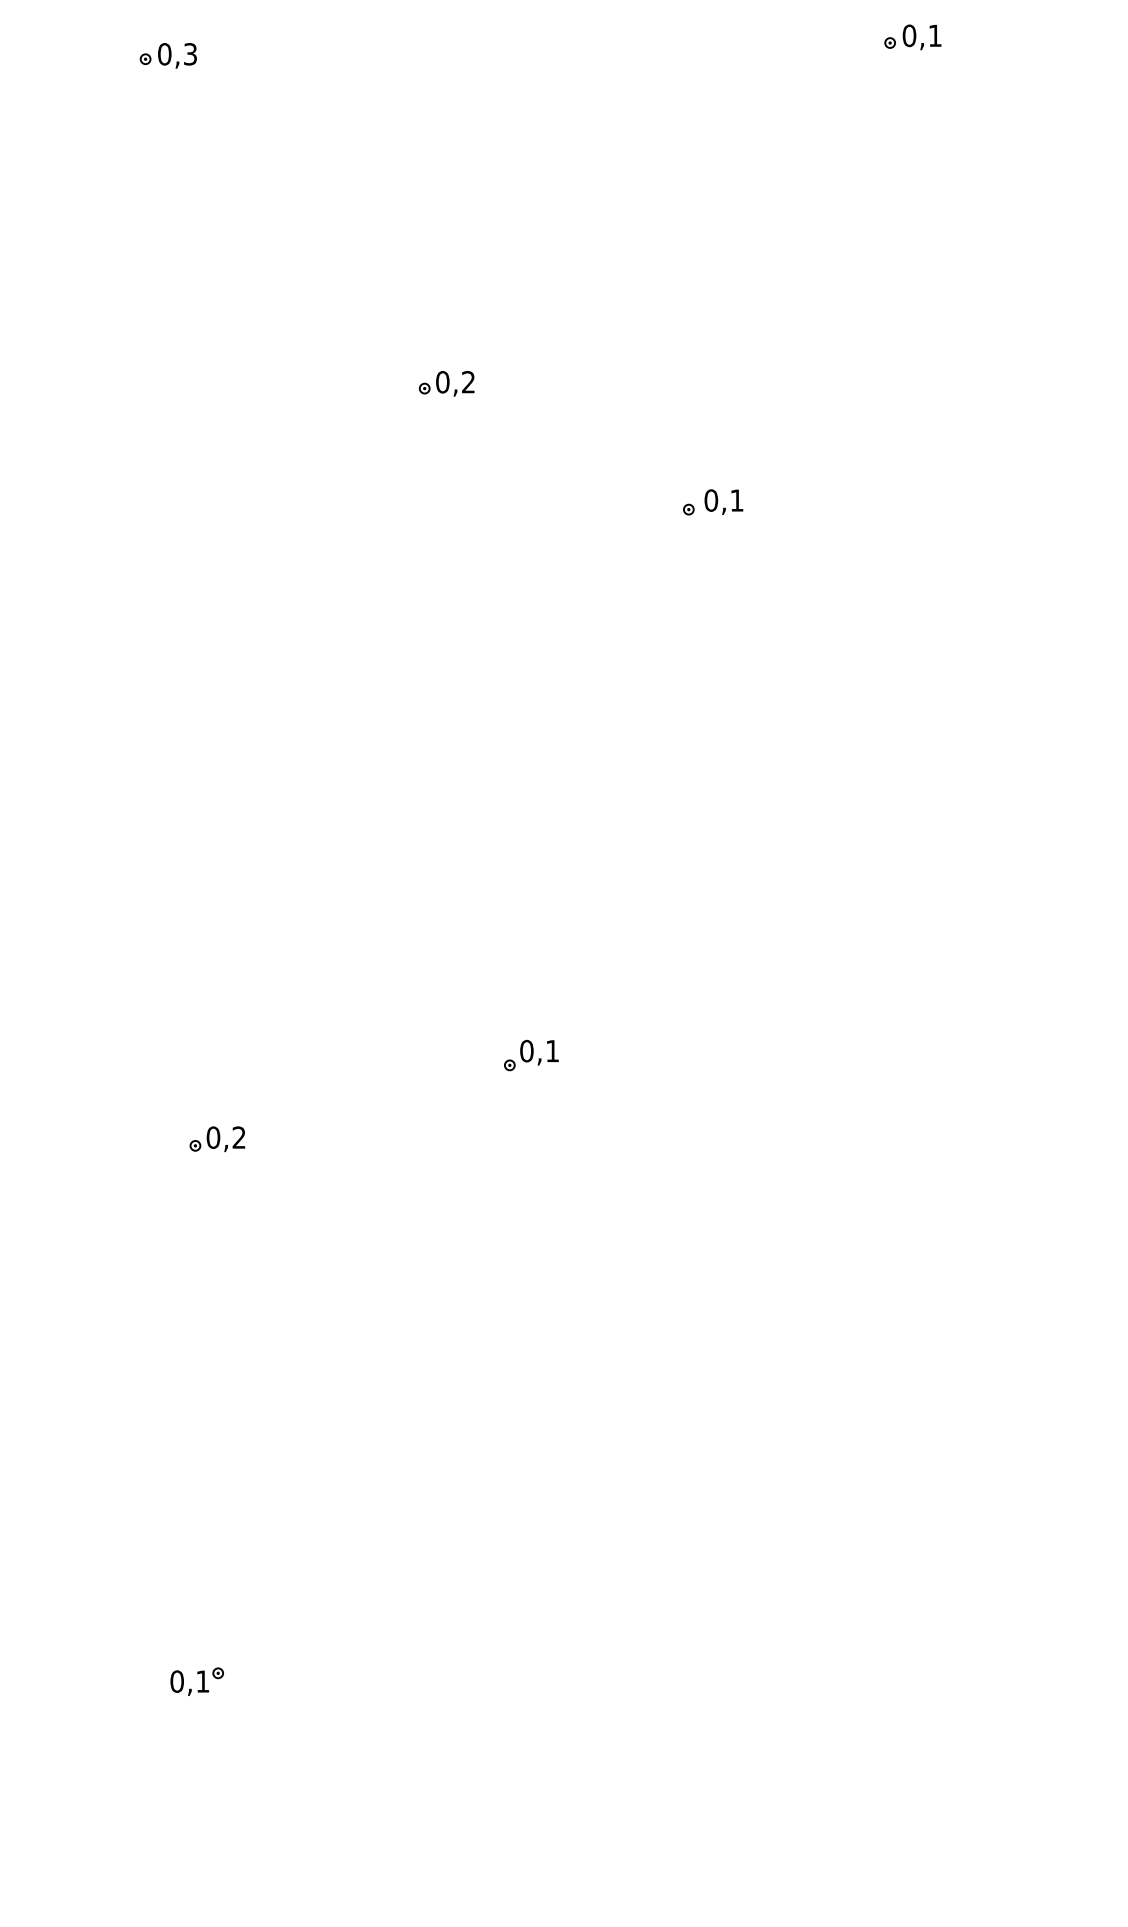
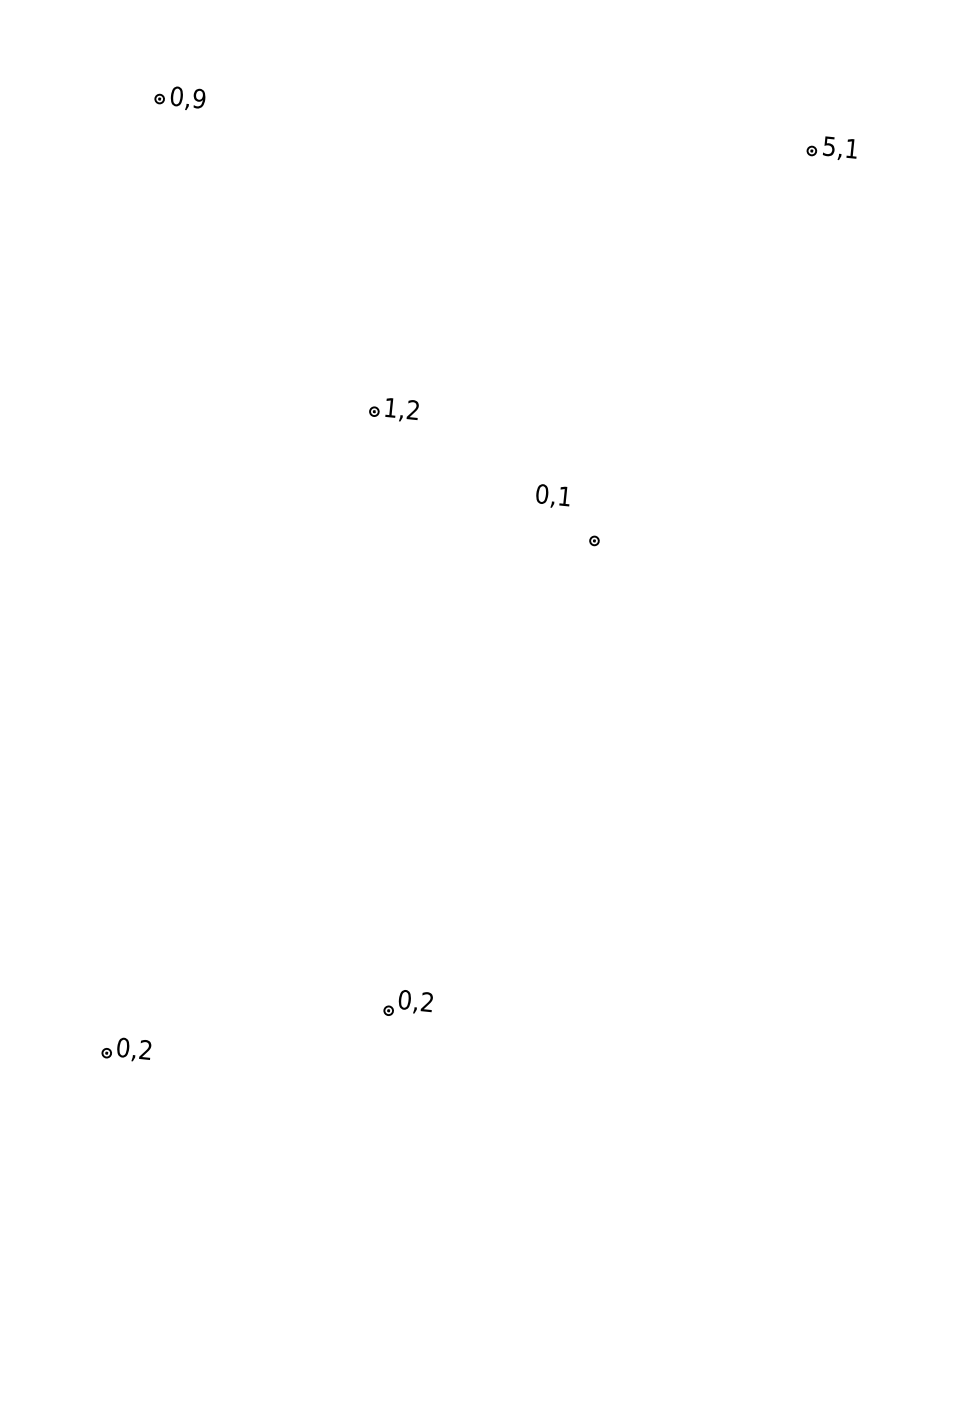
text: (909, 35) -> (829, 146), 0,1 -> 5,1
text: (190, 54) -> (199, 98), 0,3 -> 0,9
text: (442, 382) -> (390, 407), 0,2 -> 1,2
text: (723, 501) -> (552, 495), moved
text: (552, 1050) -> (427, 1001), 0,1 -> 0,2

